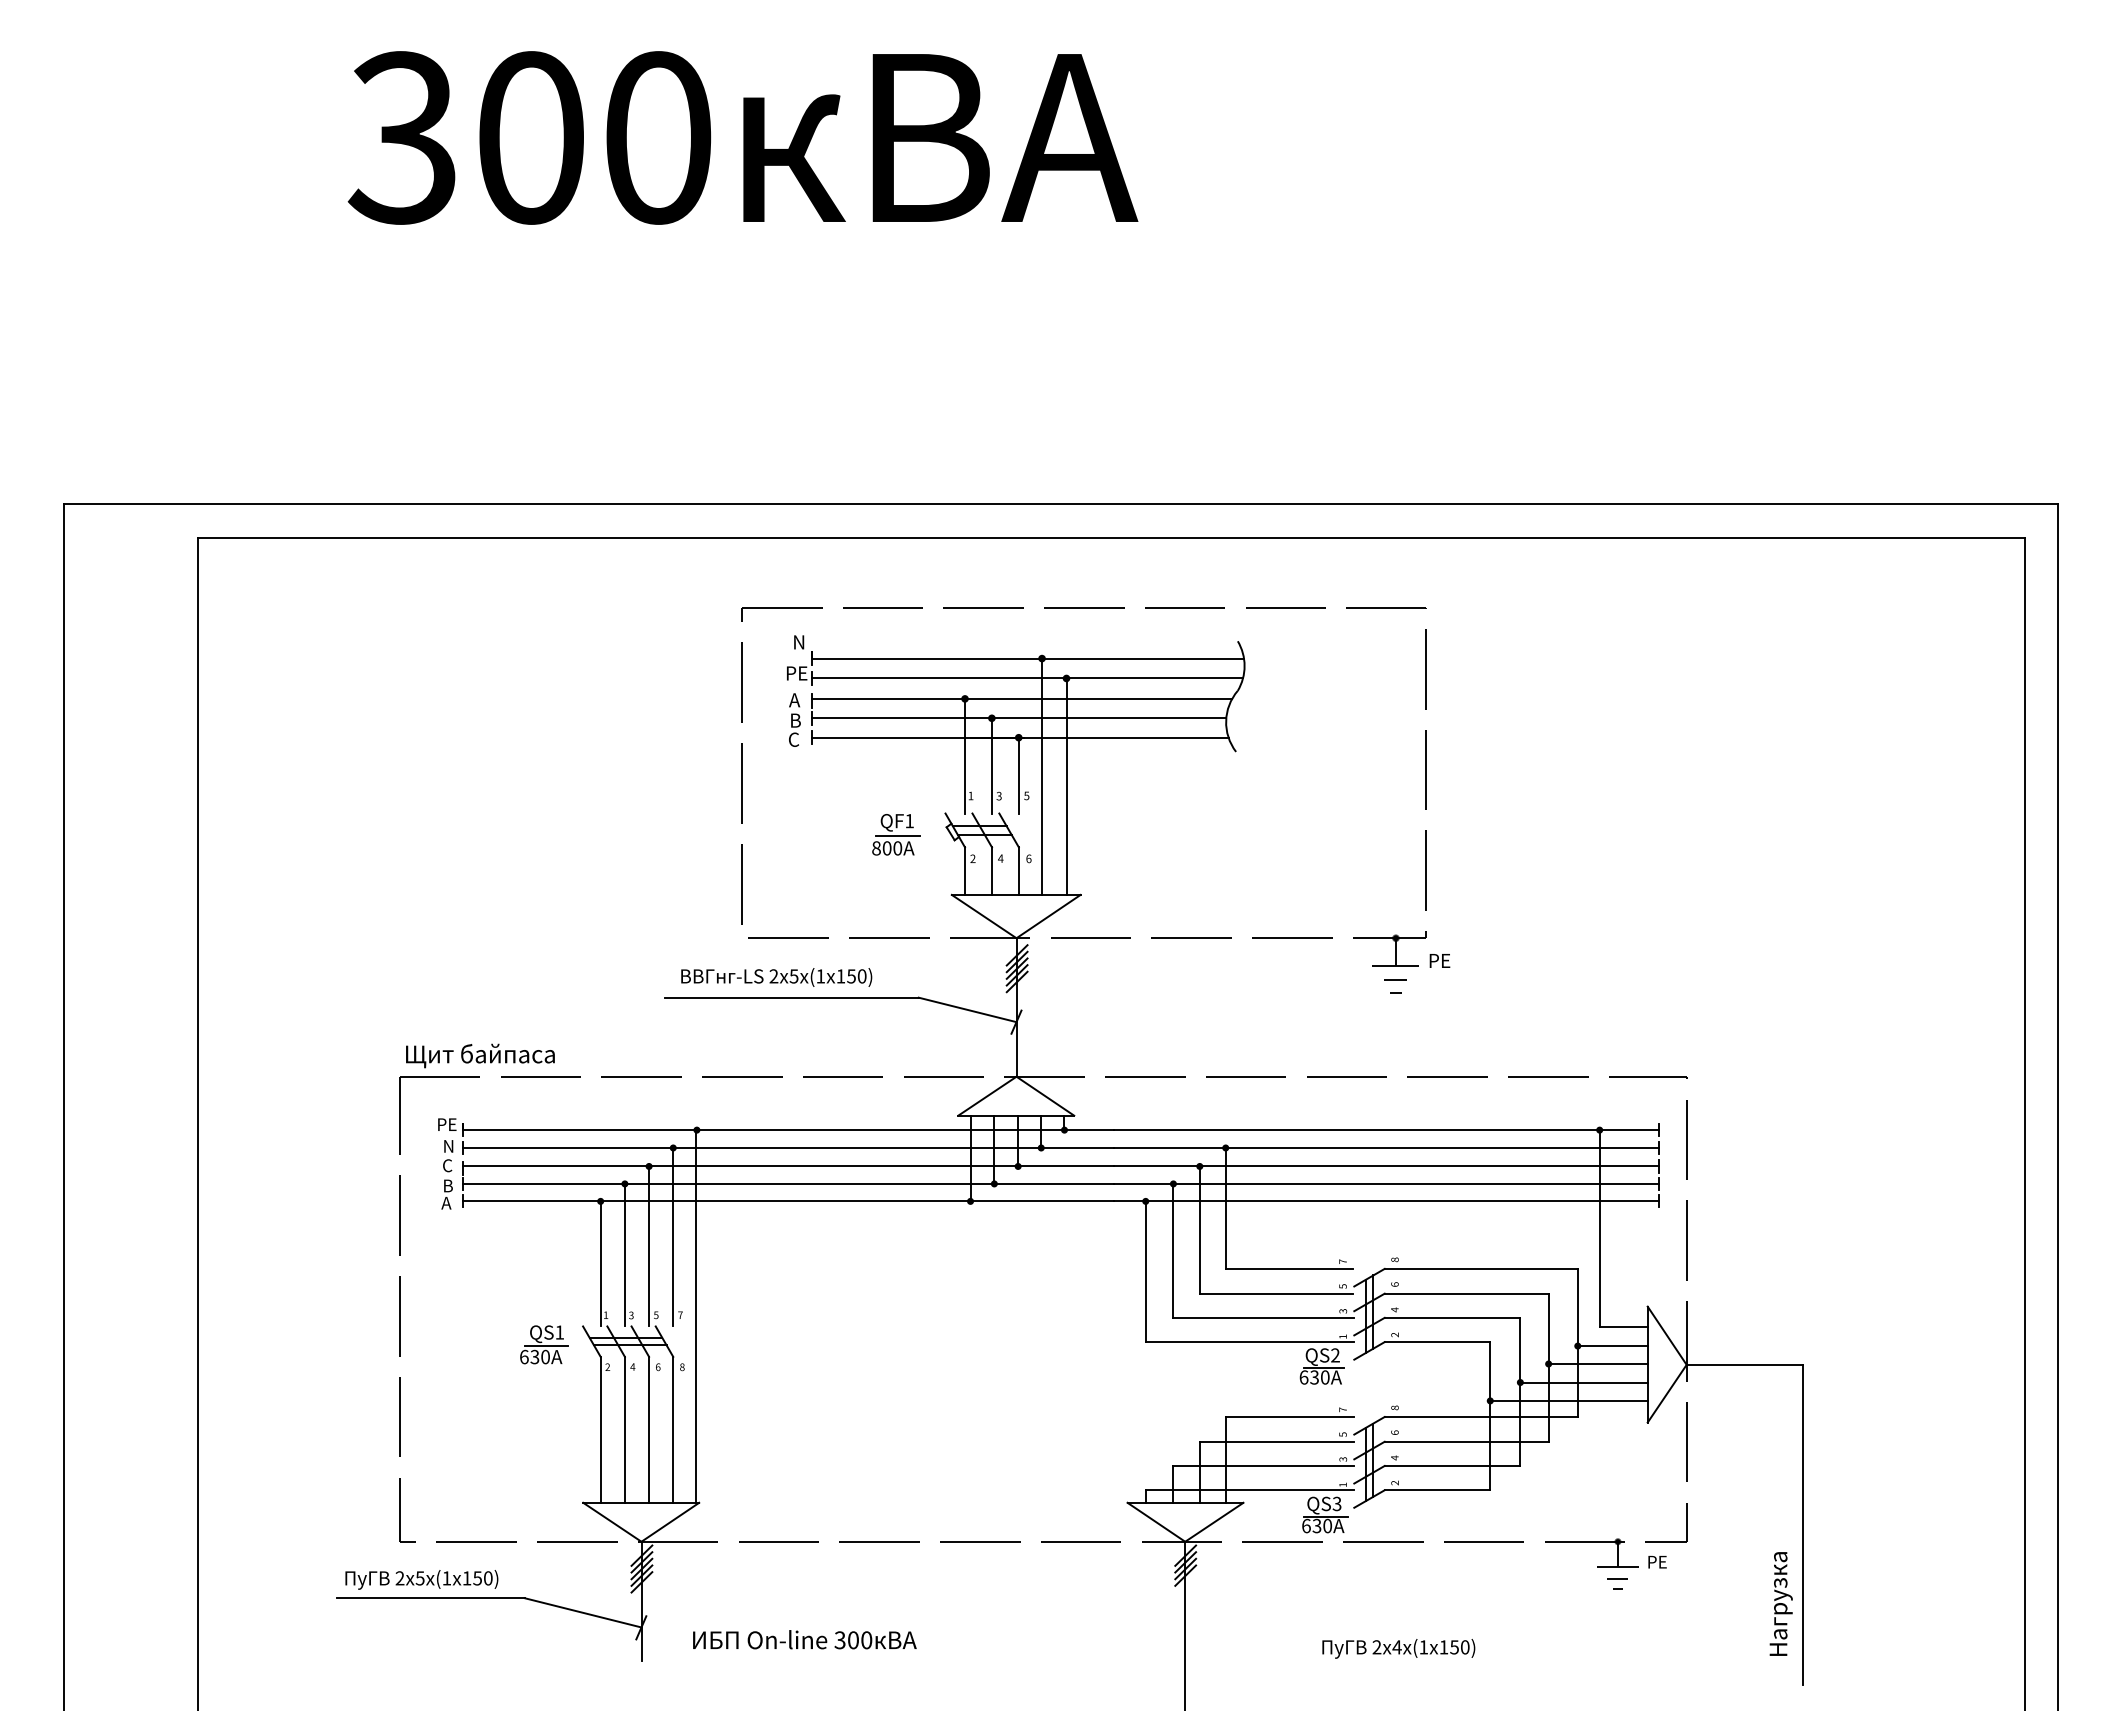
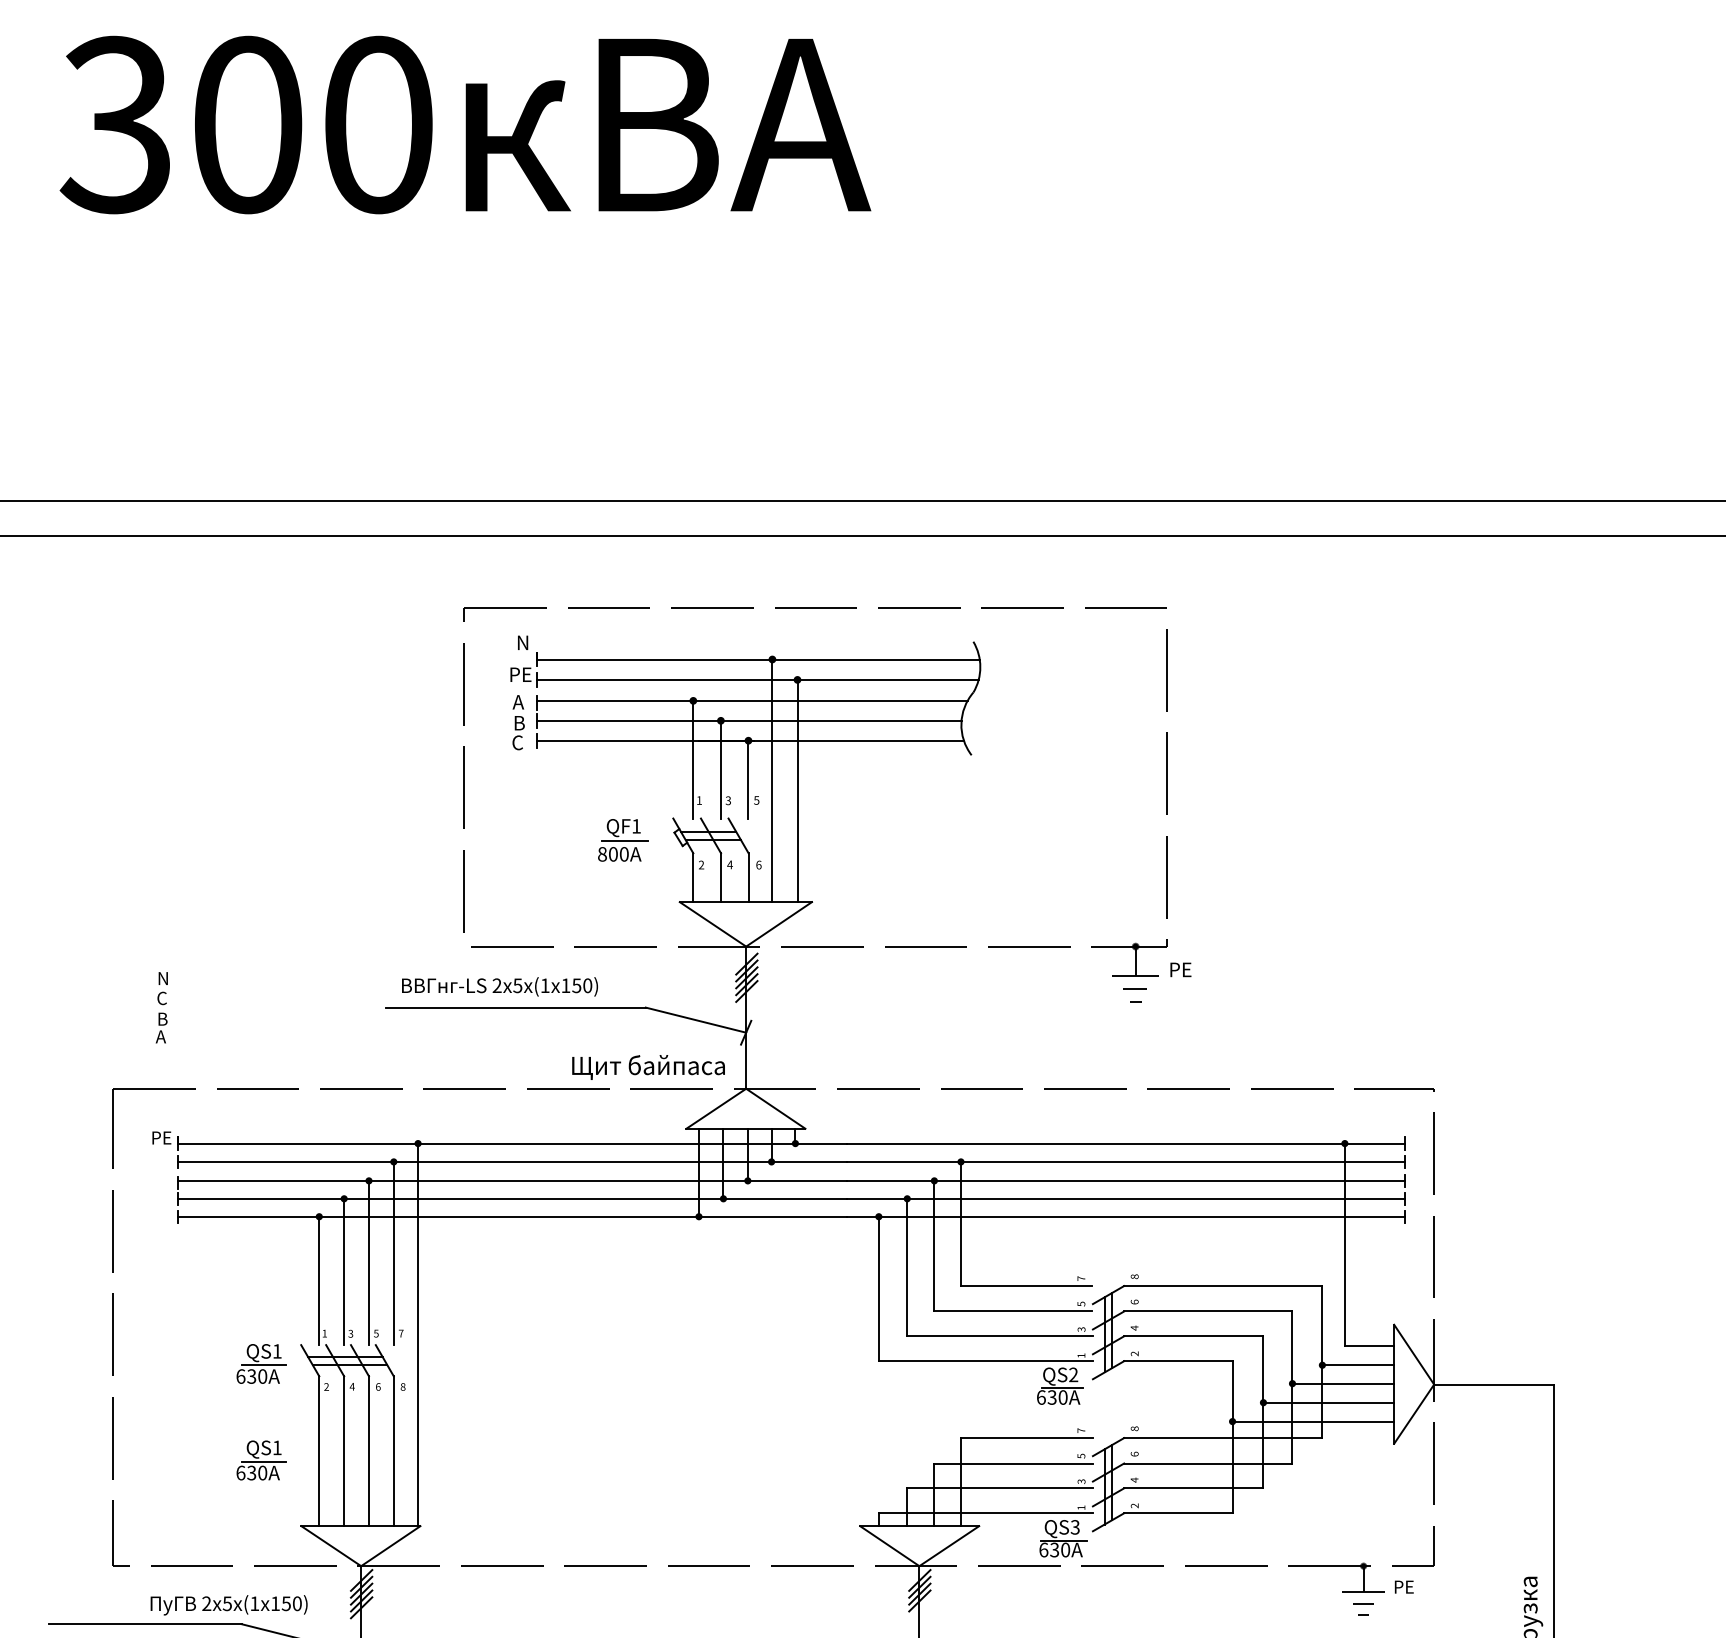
text: (480, 1055) -> (648, 1066), moved
text: (447, 1174) -> (162, 1007), moved
part: (544, 1438) -> (261, 1460), added
text: (421, 1579) -> (228, 1604), moved

